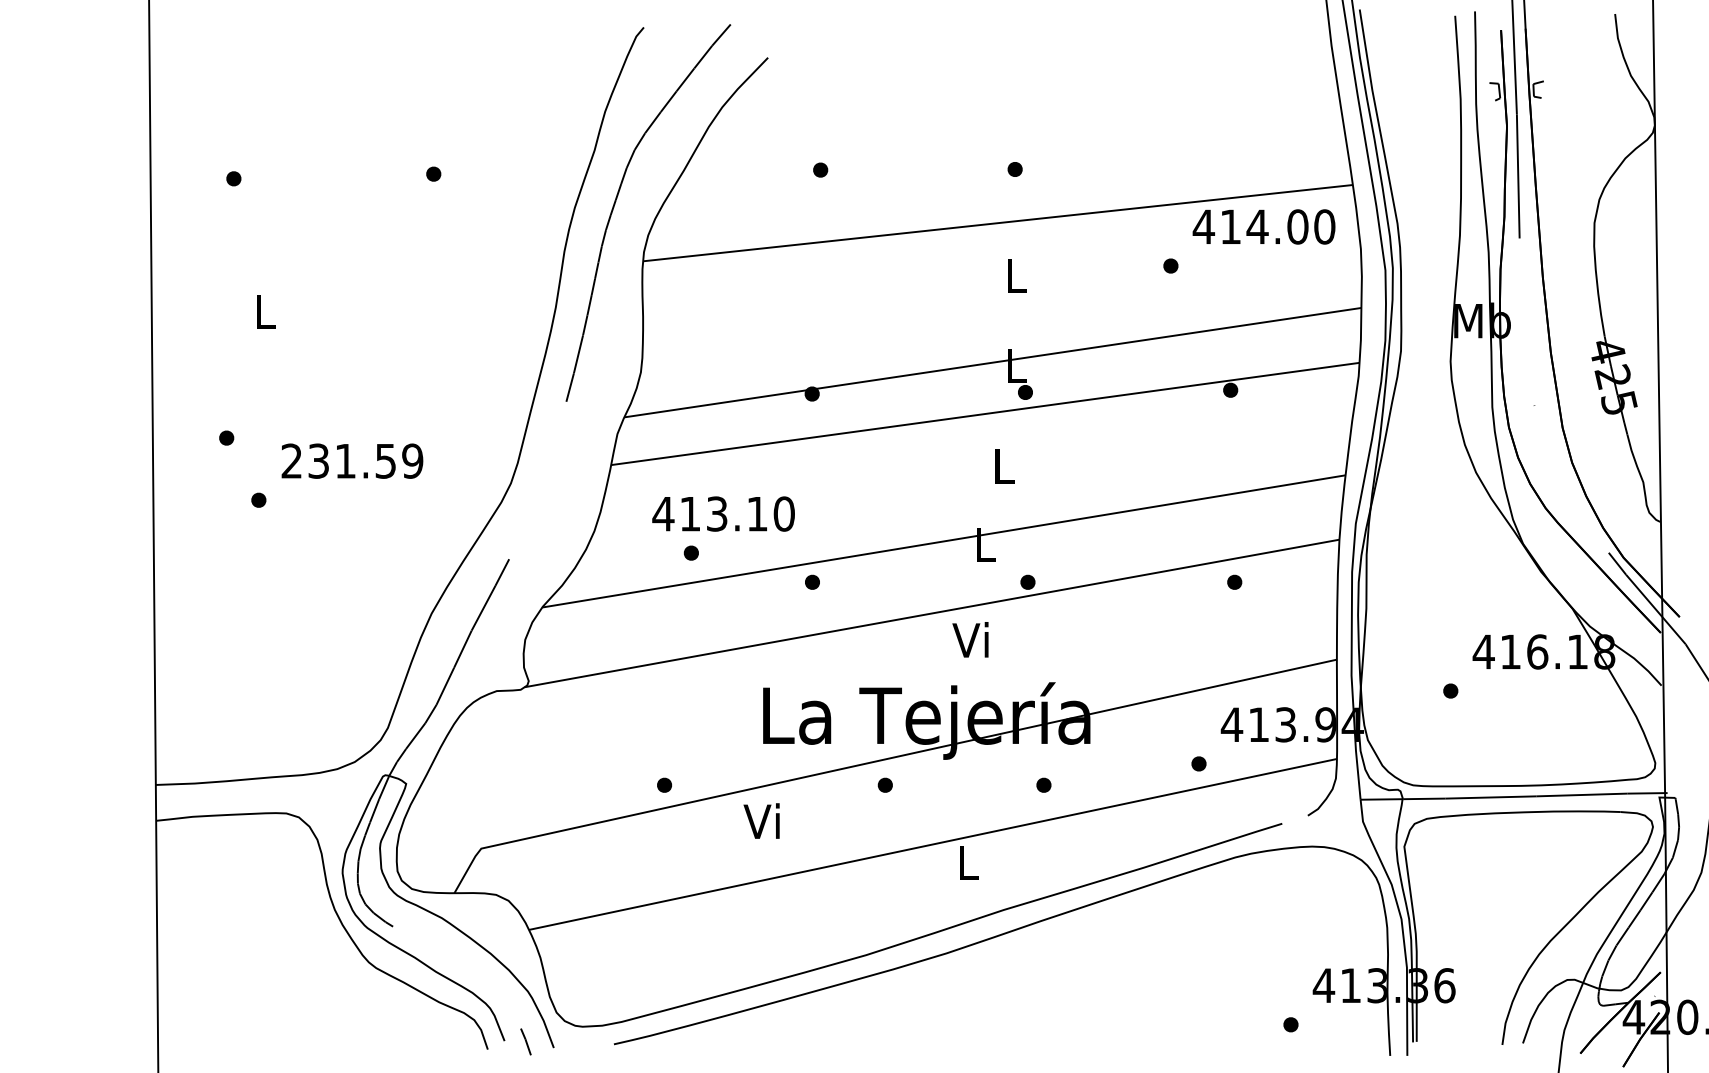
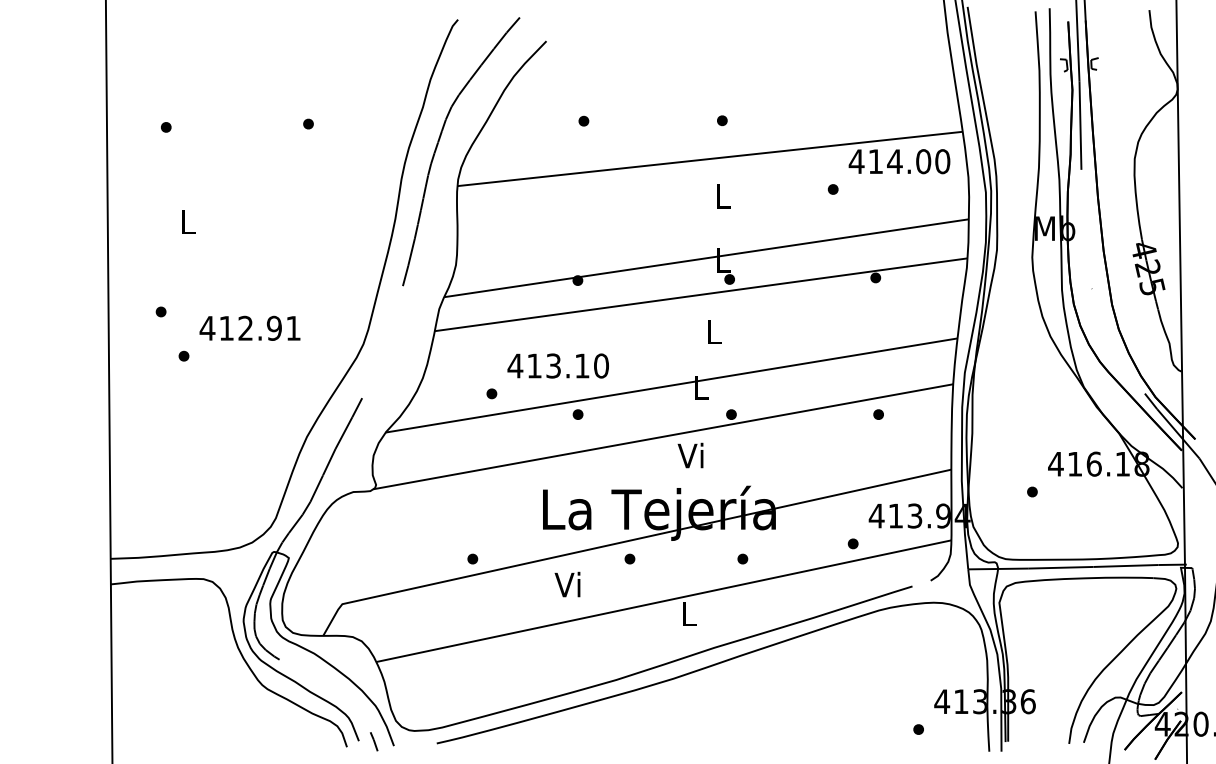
text: (351, 460) -> (249, 327), 231.59 -> 412.91
text: (723, 513) -> (558, 365), moved
text: (761, 820) -> (567, 584), moved

